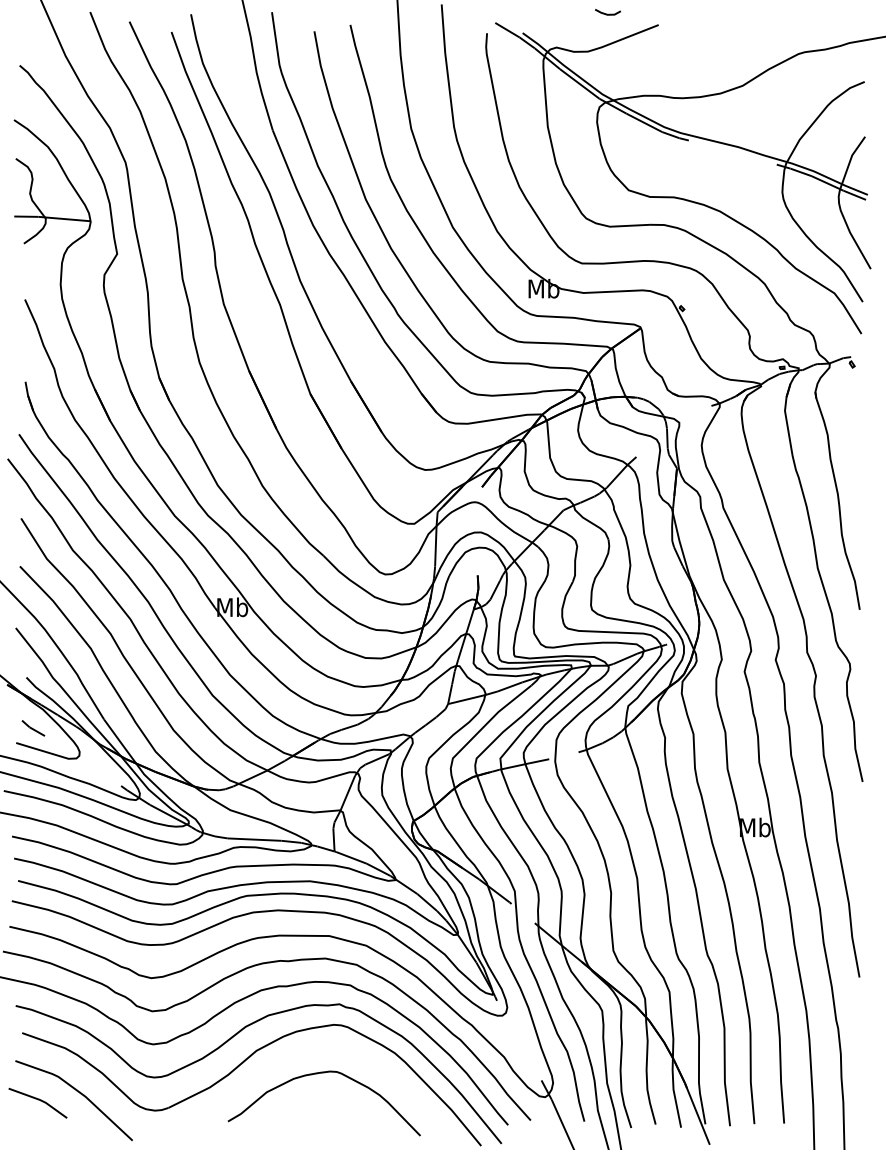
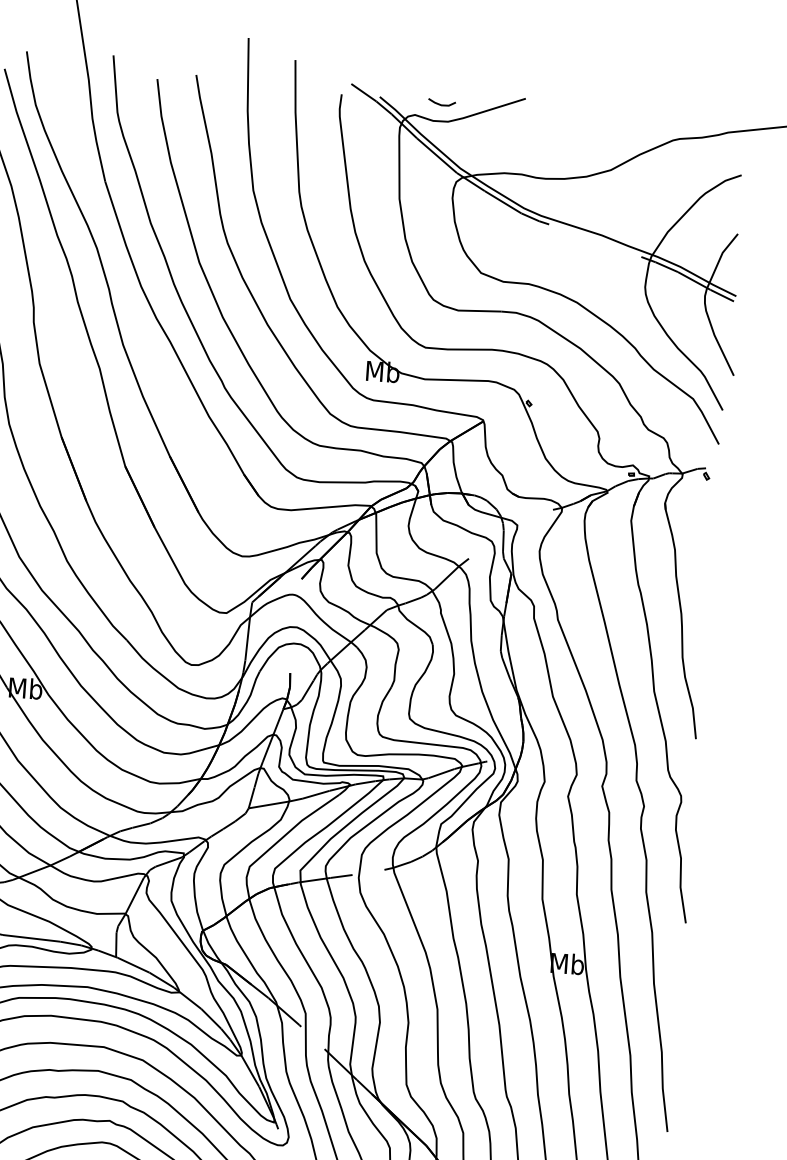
line: (607, 13) -> (441, 103), moved

